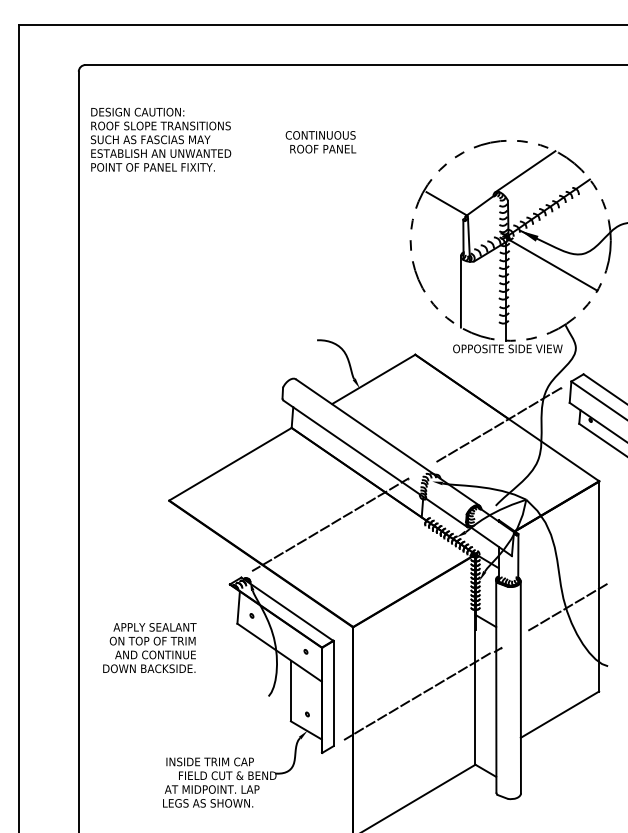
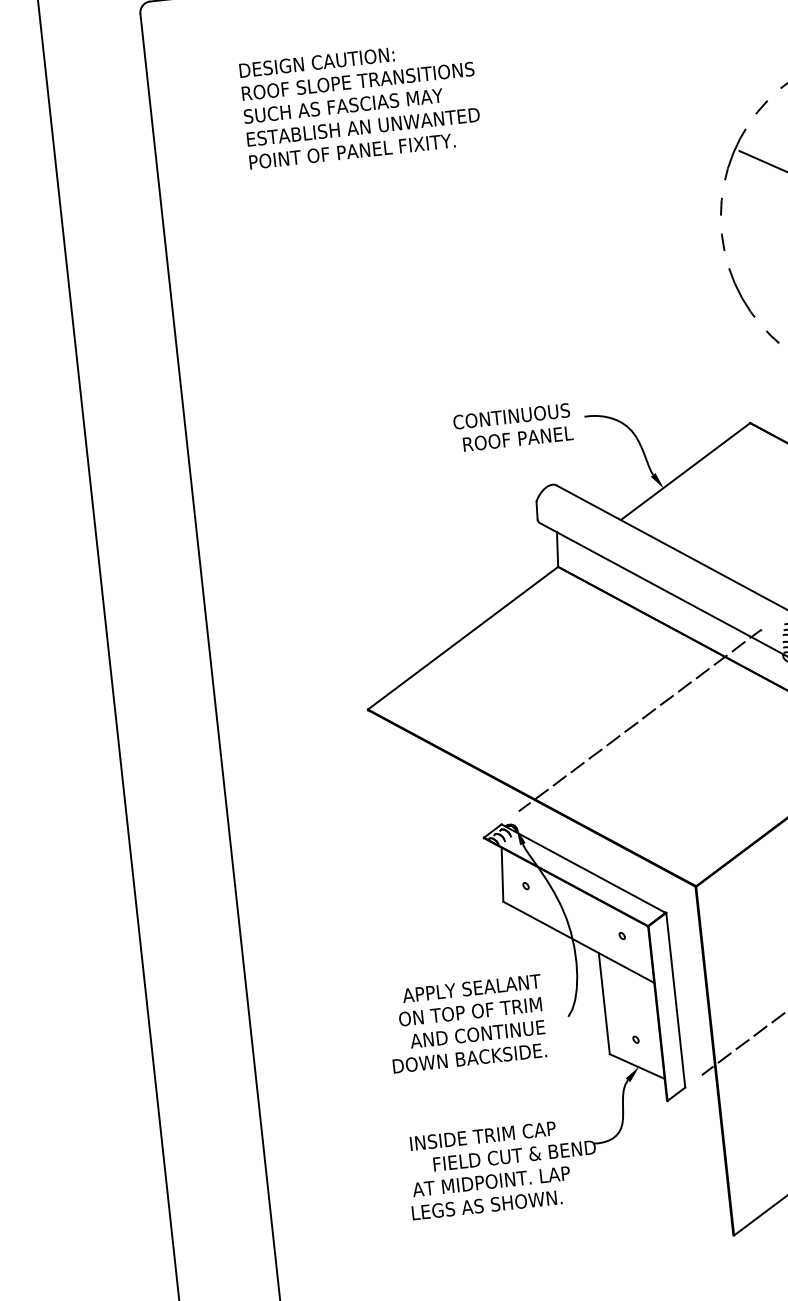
text: (161, 139) -> (361, 103), moved
text: (320, 142) -> (512, 428), moved
text: (149, 648) -> (466, 1024), moved

